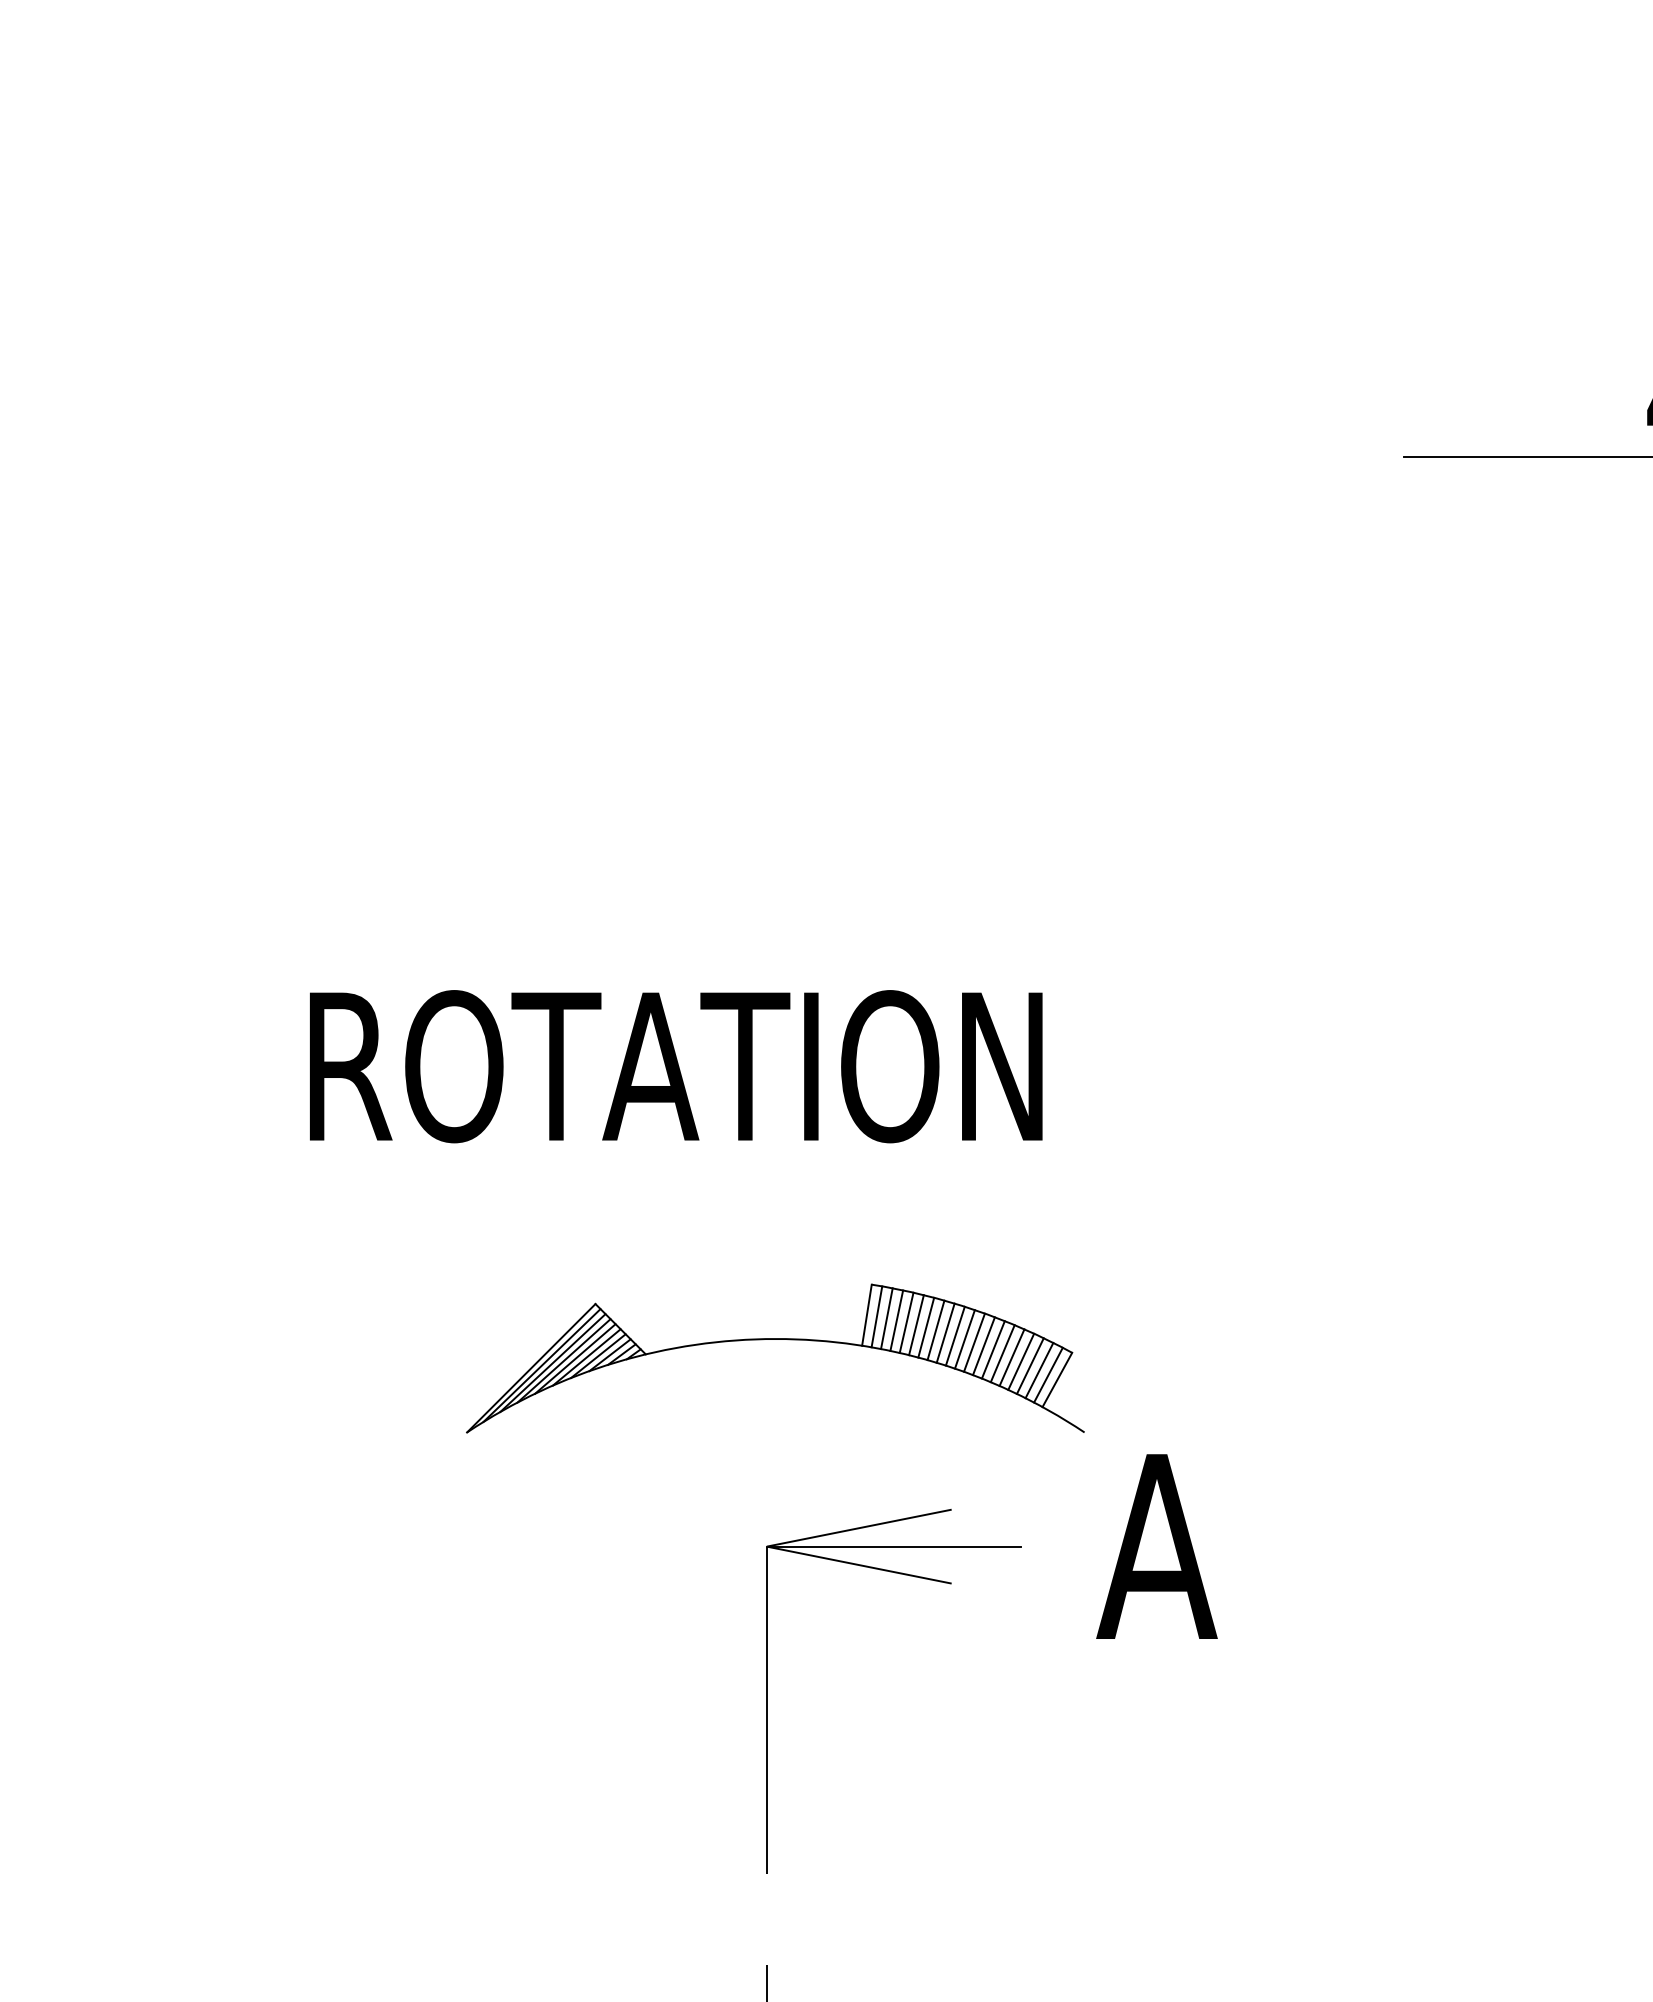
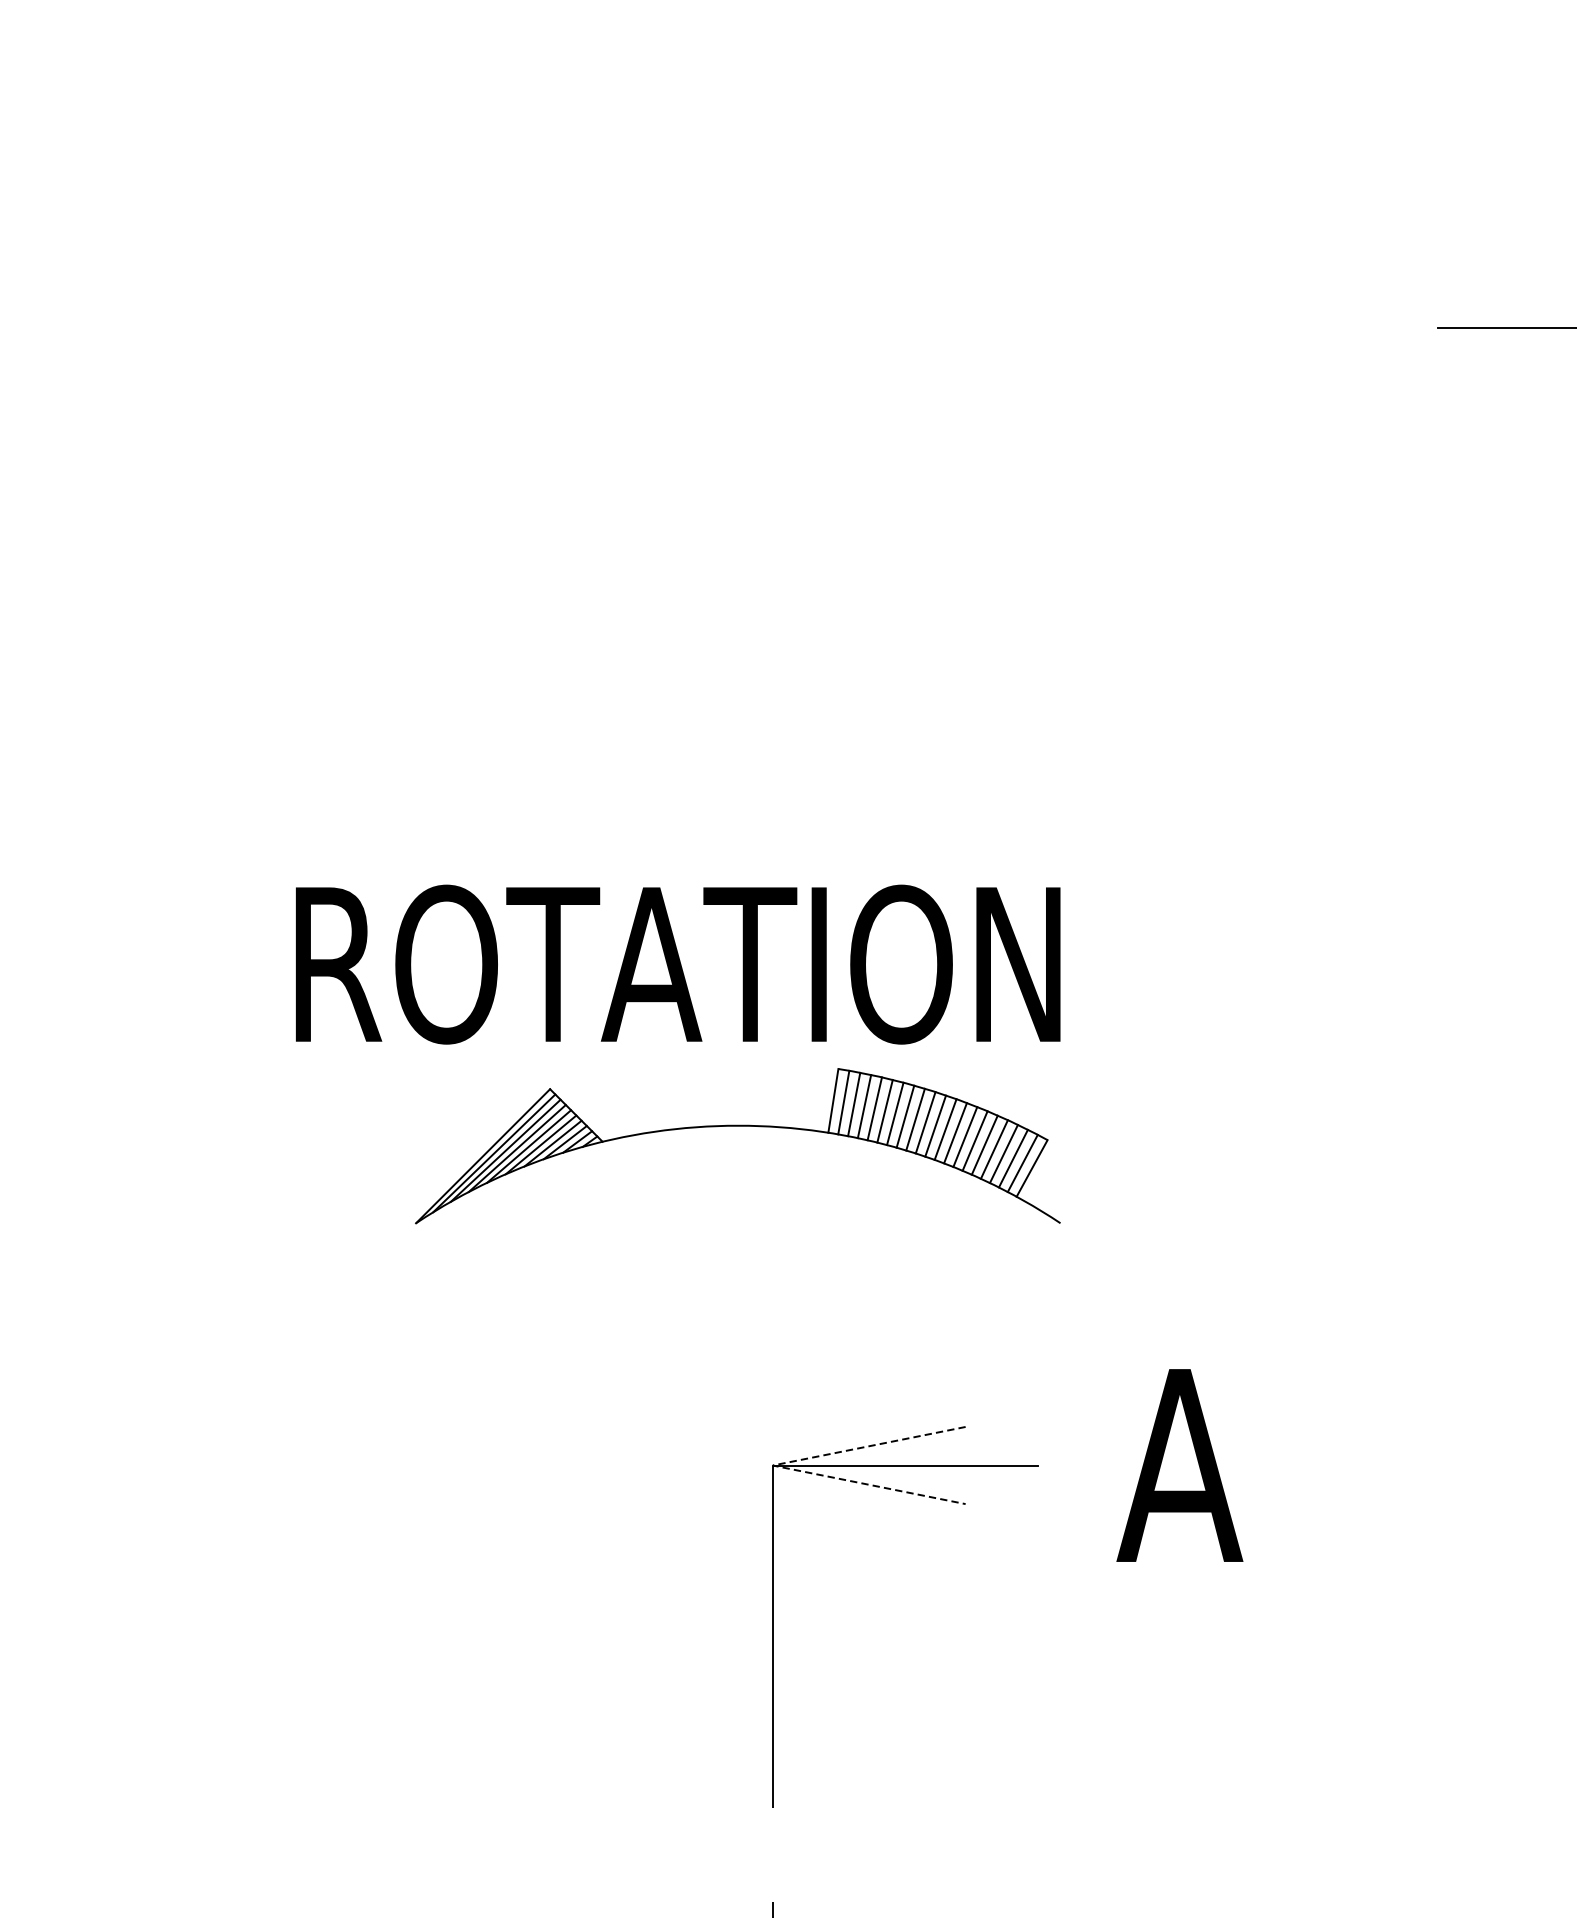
part: (775, 1339) -> (737, 1126), moved
line: (766, 1546) -> (772, 1465), solid -> dashed

